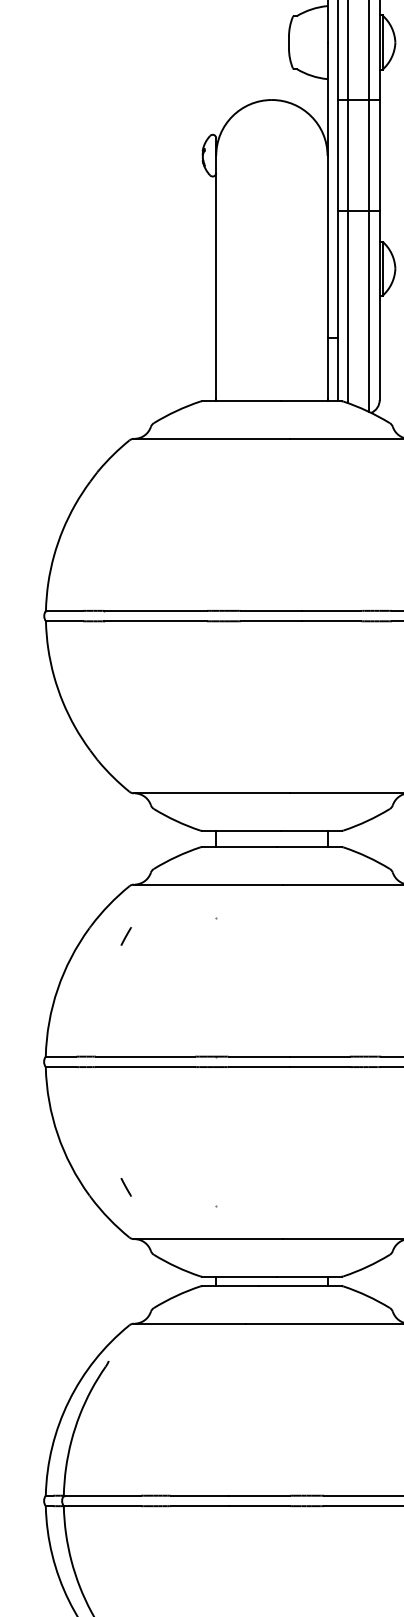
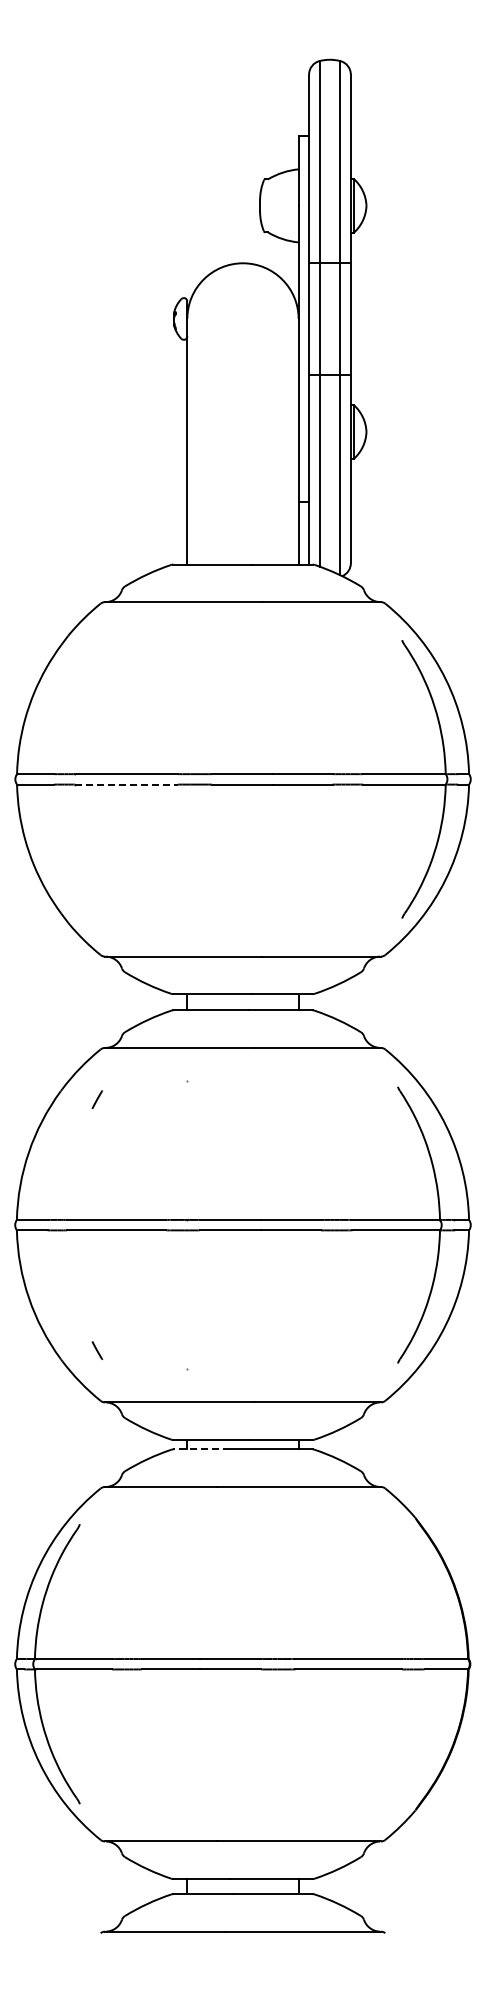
line: (156, 621) -> (127, 784), solid -> dashed
line: (230, 1286) -> (201, 1449), solid -> dashed

